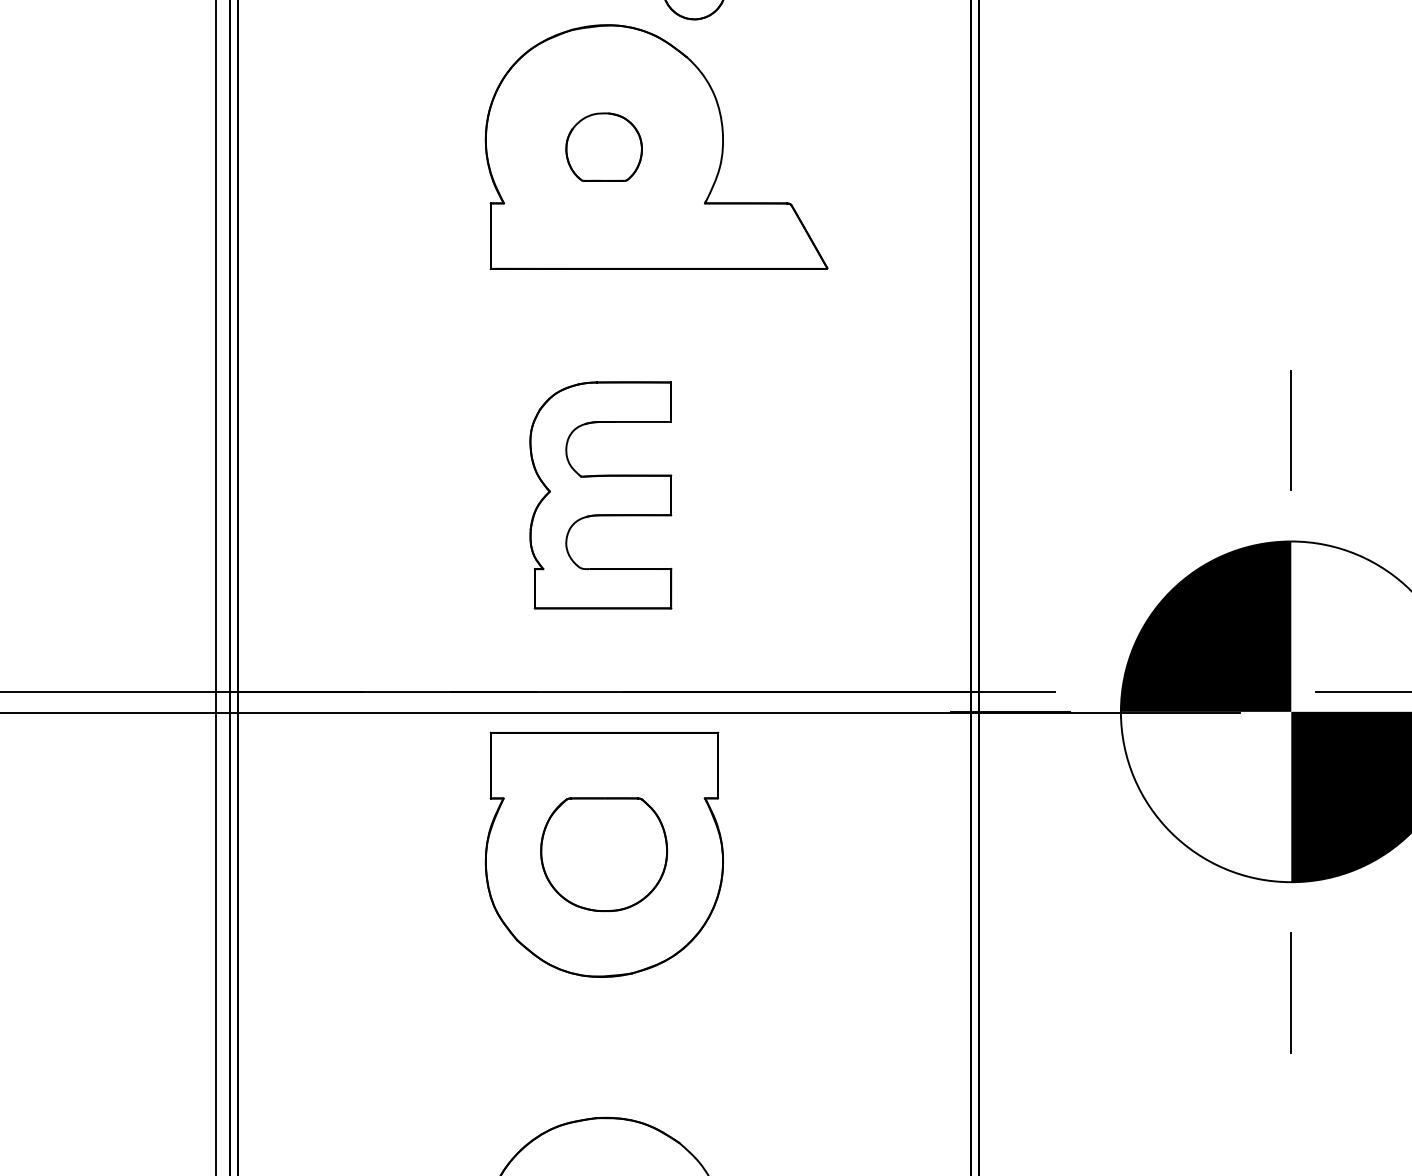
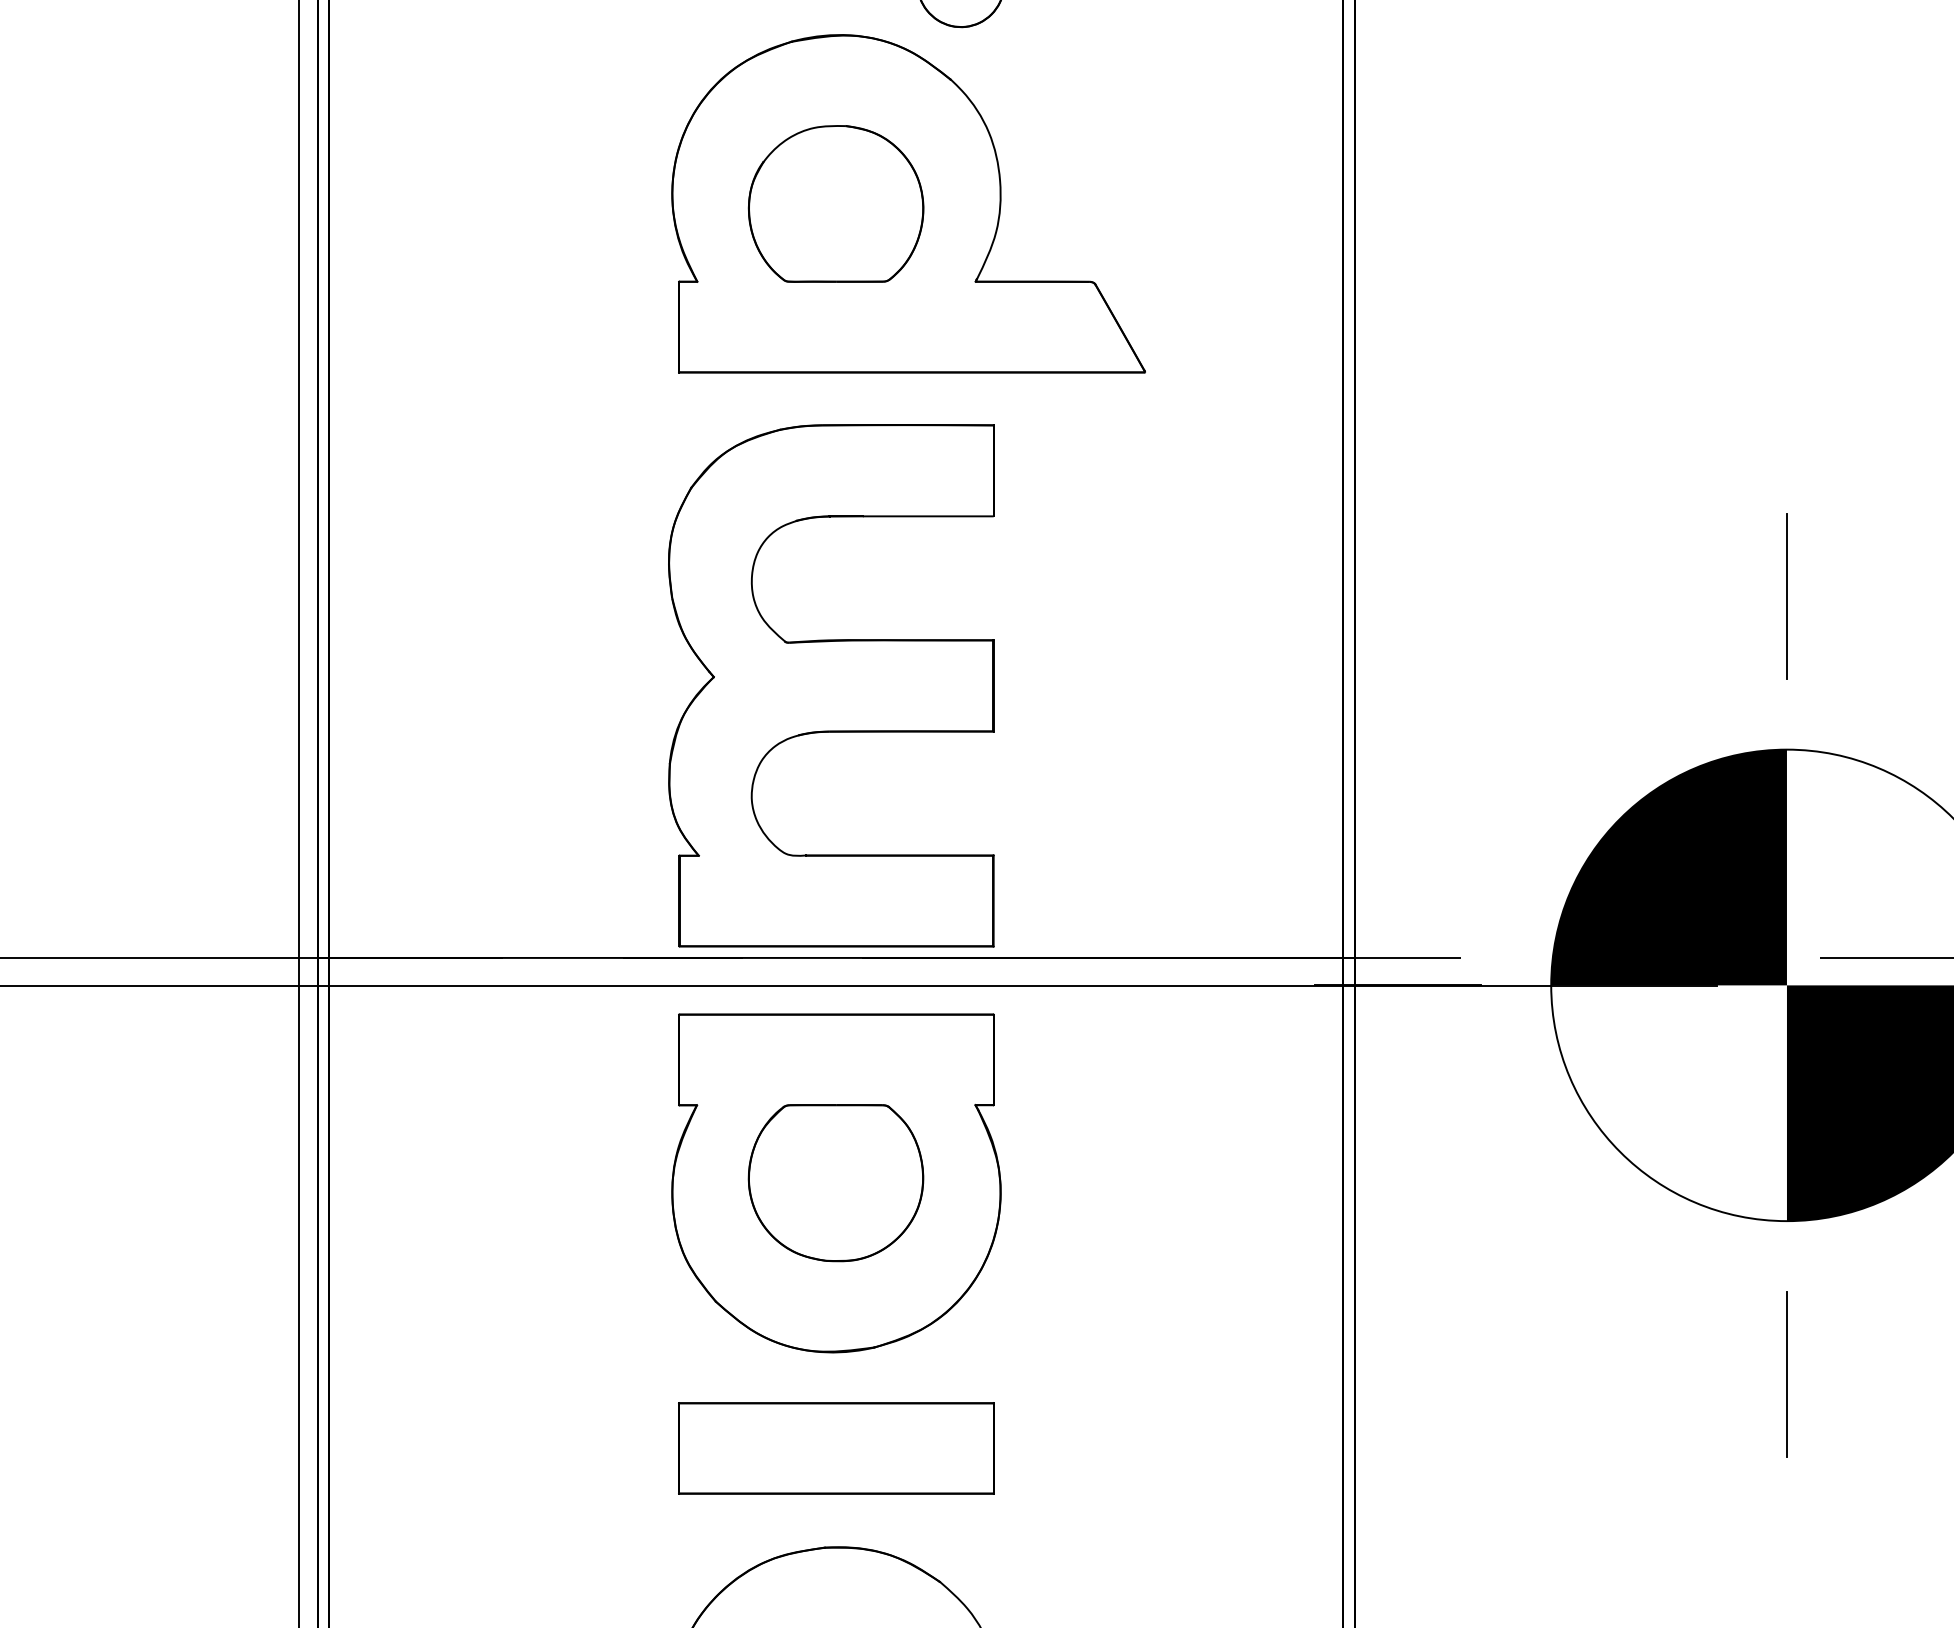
part: (603, 146) -> (835, 203), size x1.67
part: (600, 495) -> (831, 685), size x1.67
part: (604, 1046) -> (836, 1448), added

